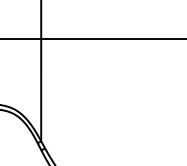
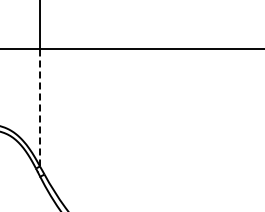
line: (41, 90) -> (40, 107), solid -> dashed

